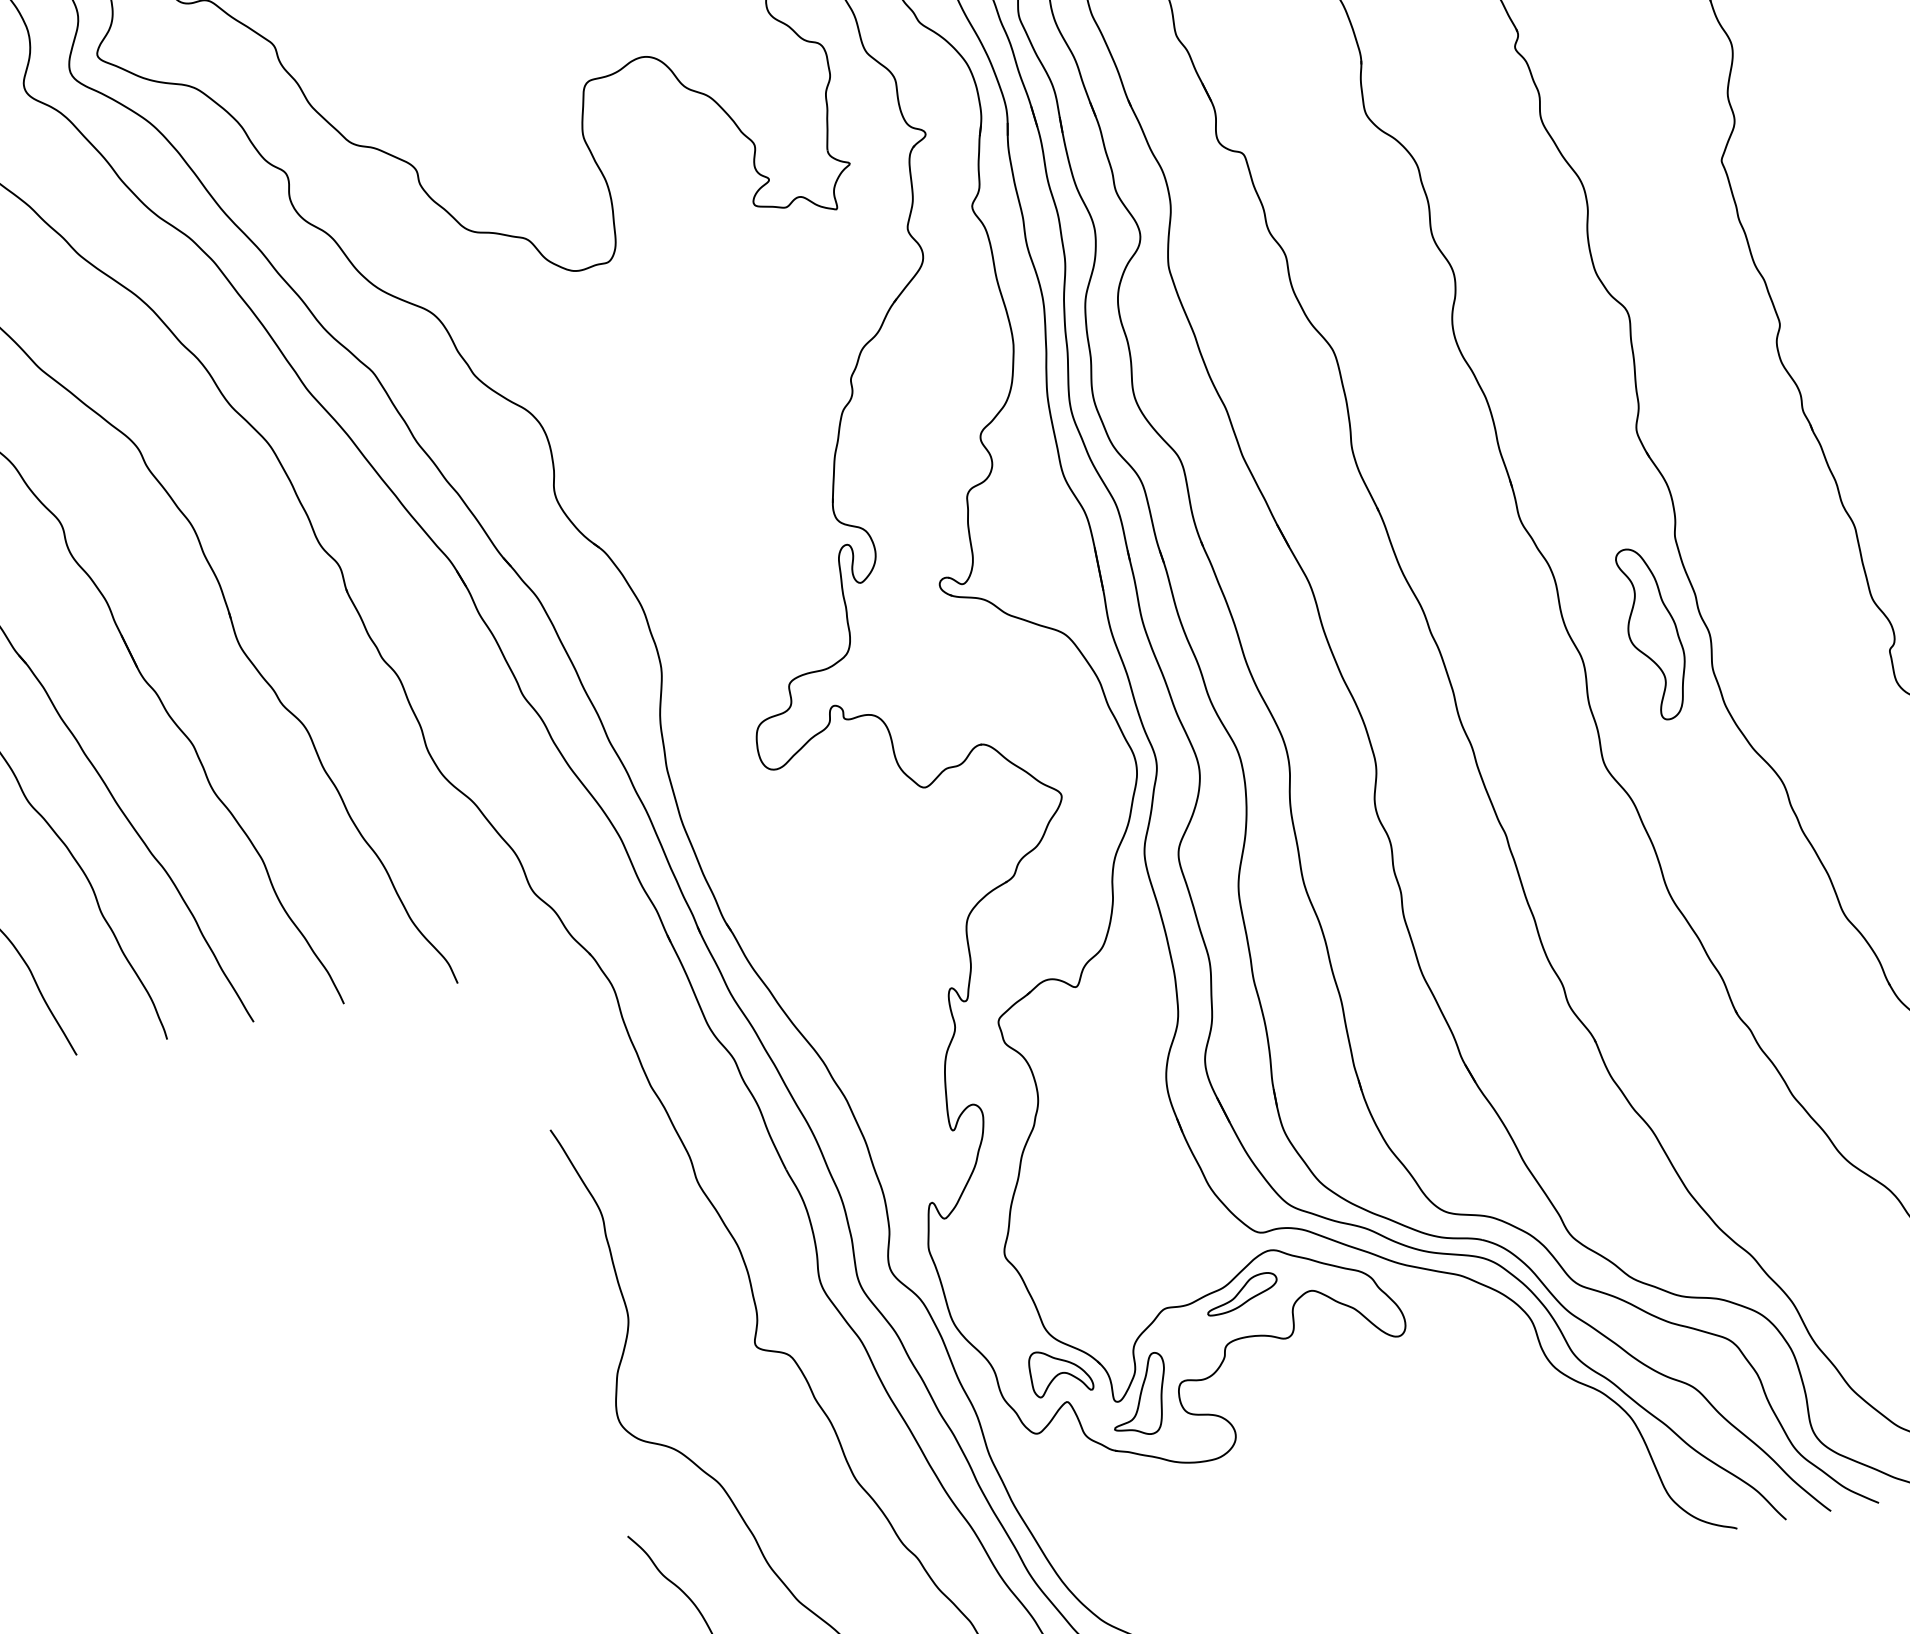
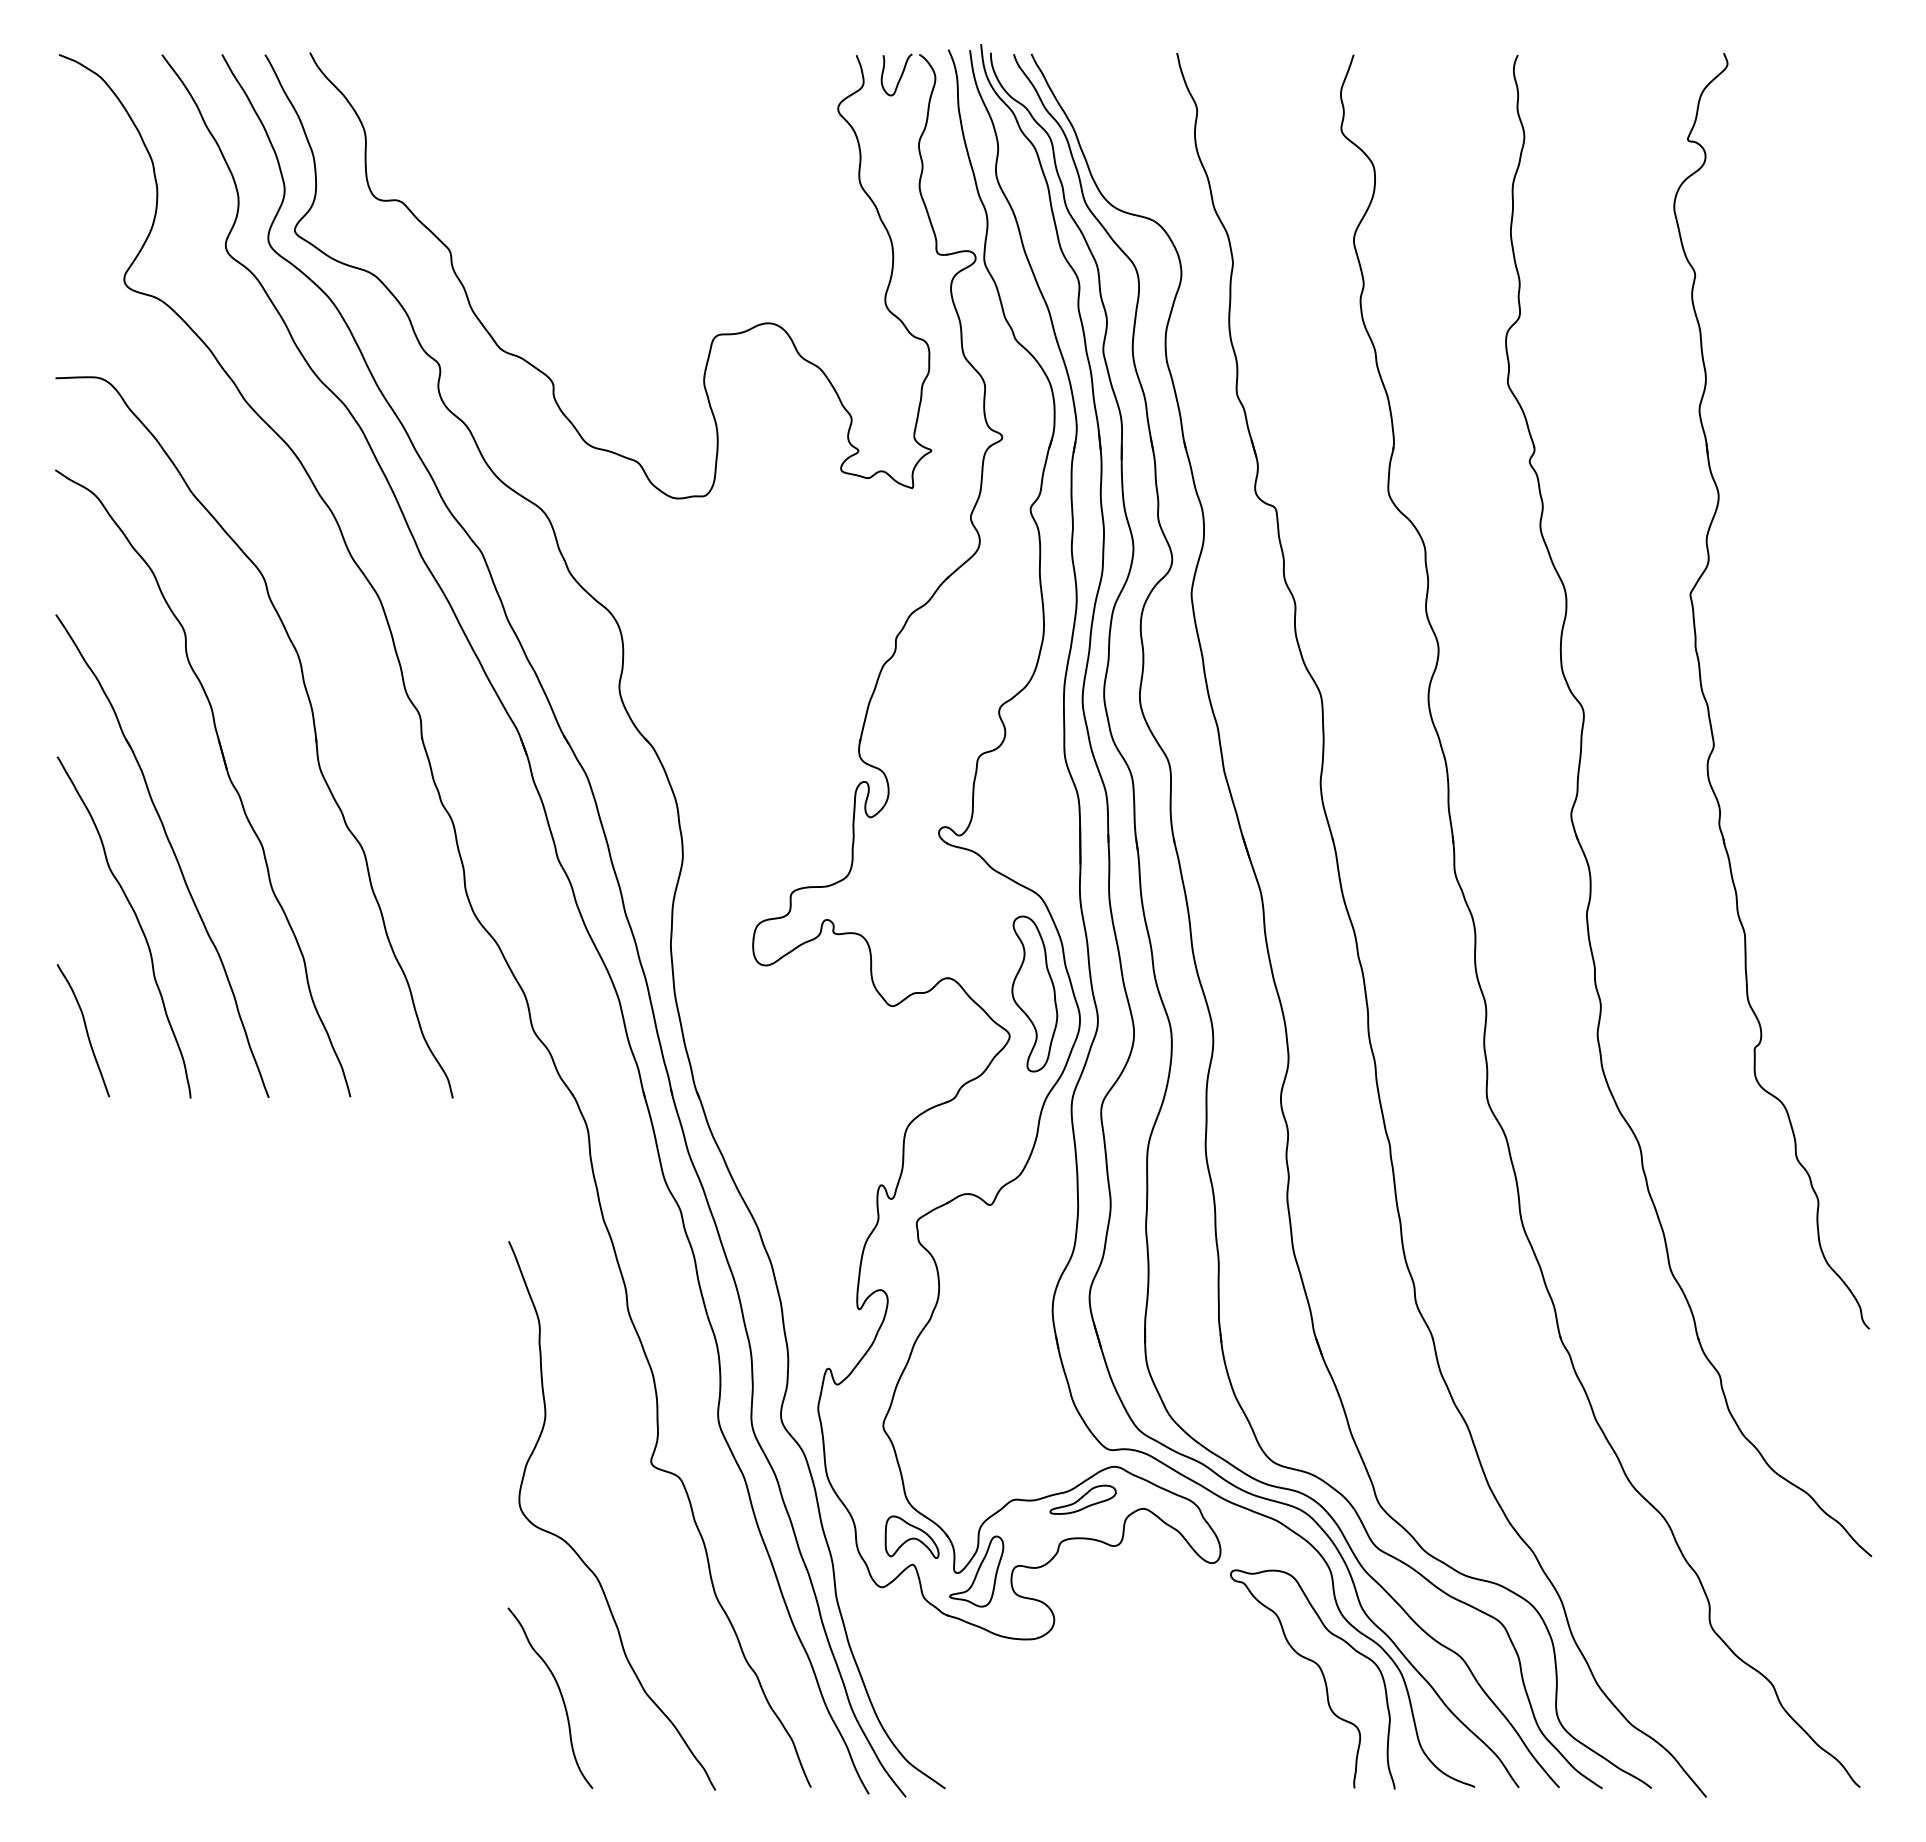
part: (1653, 632) -> (1034, 993), moved
curve: (1544, 1438) -> (1322, 1676), added

